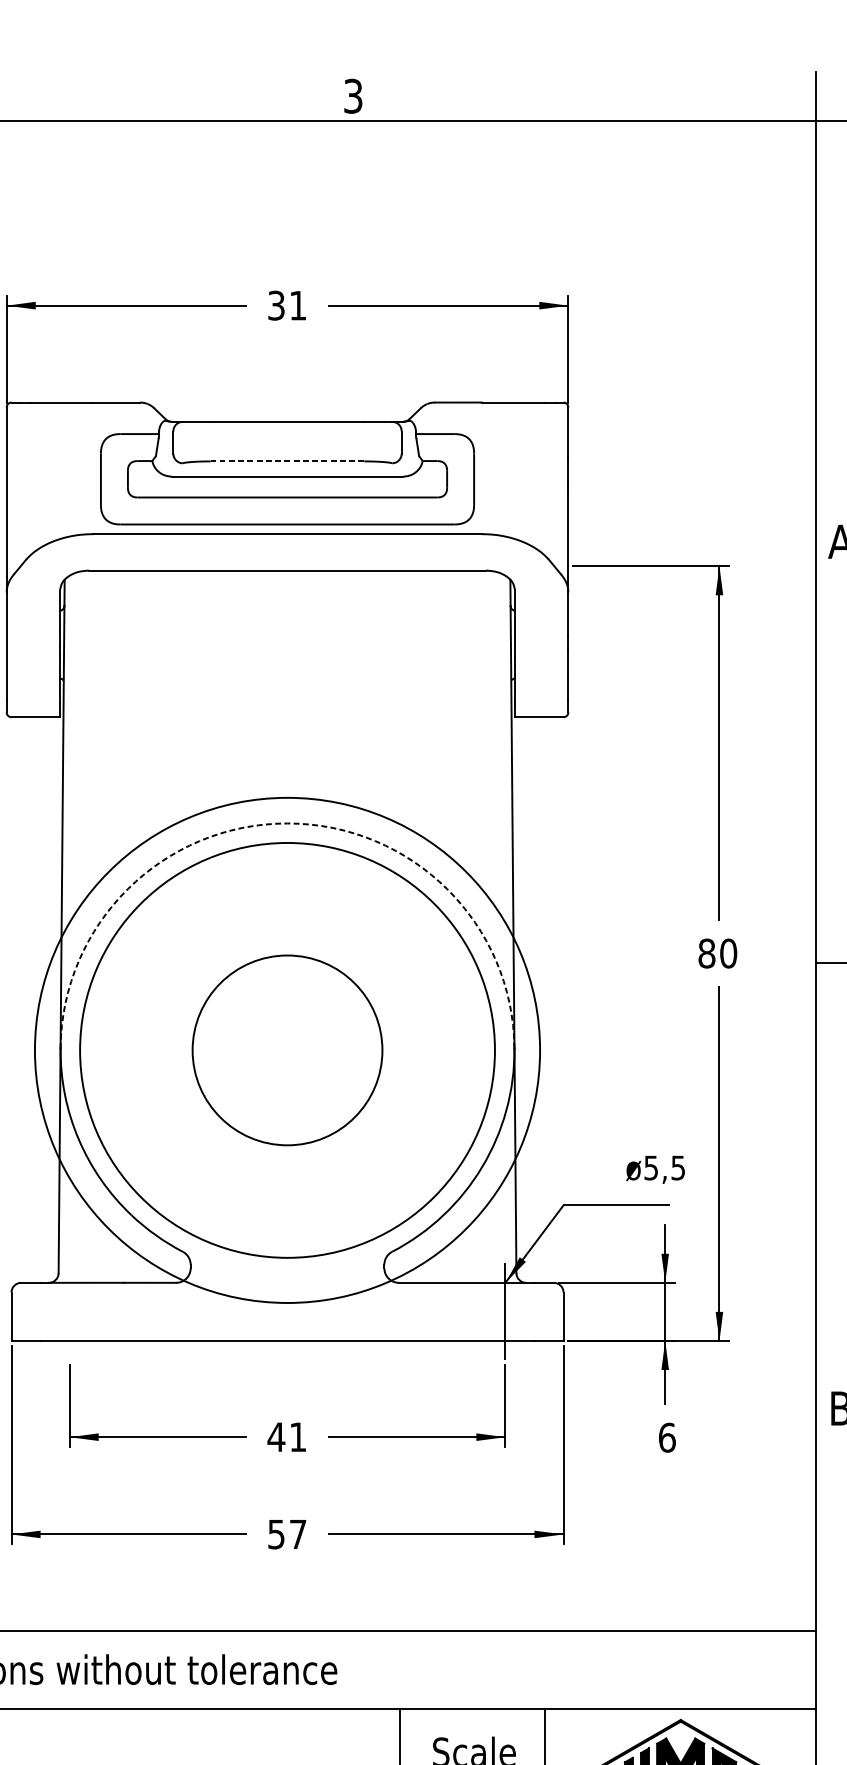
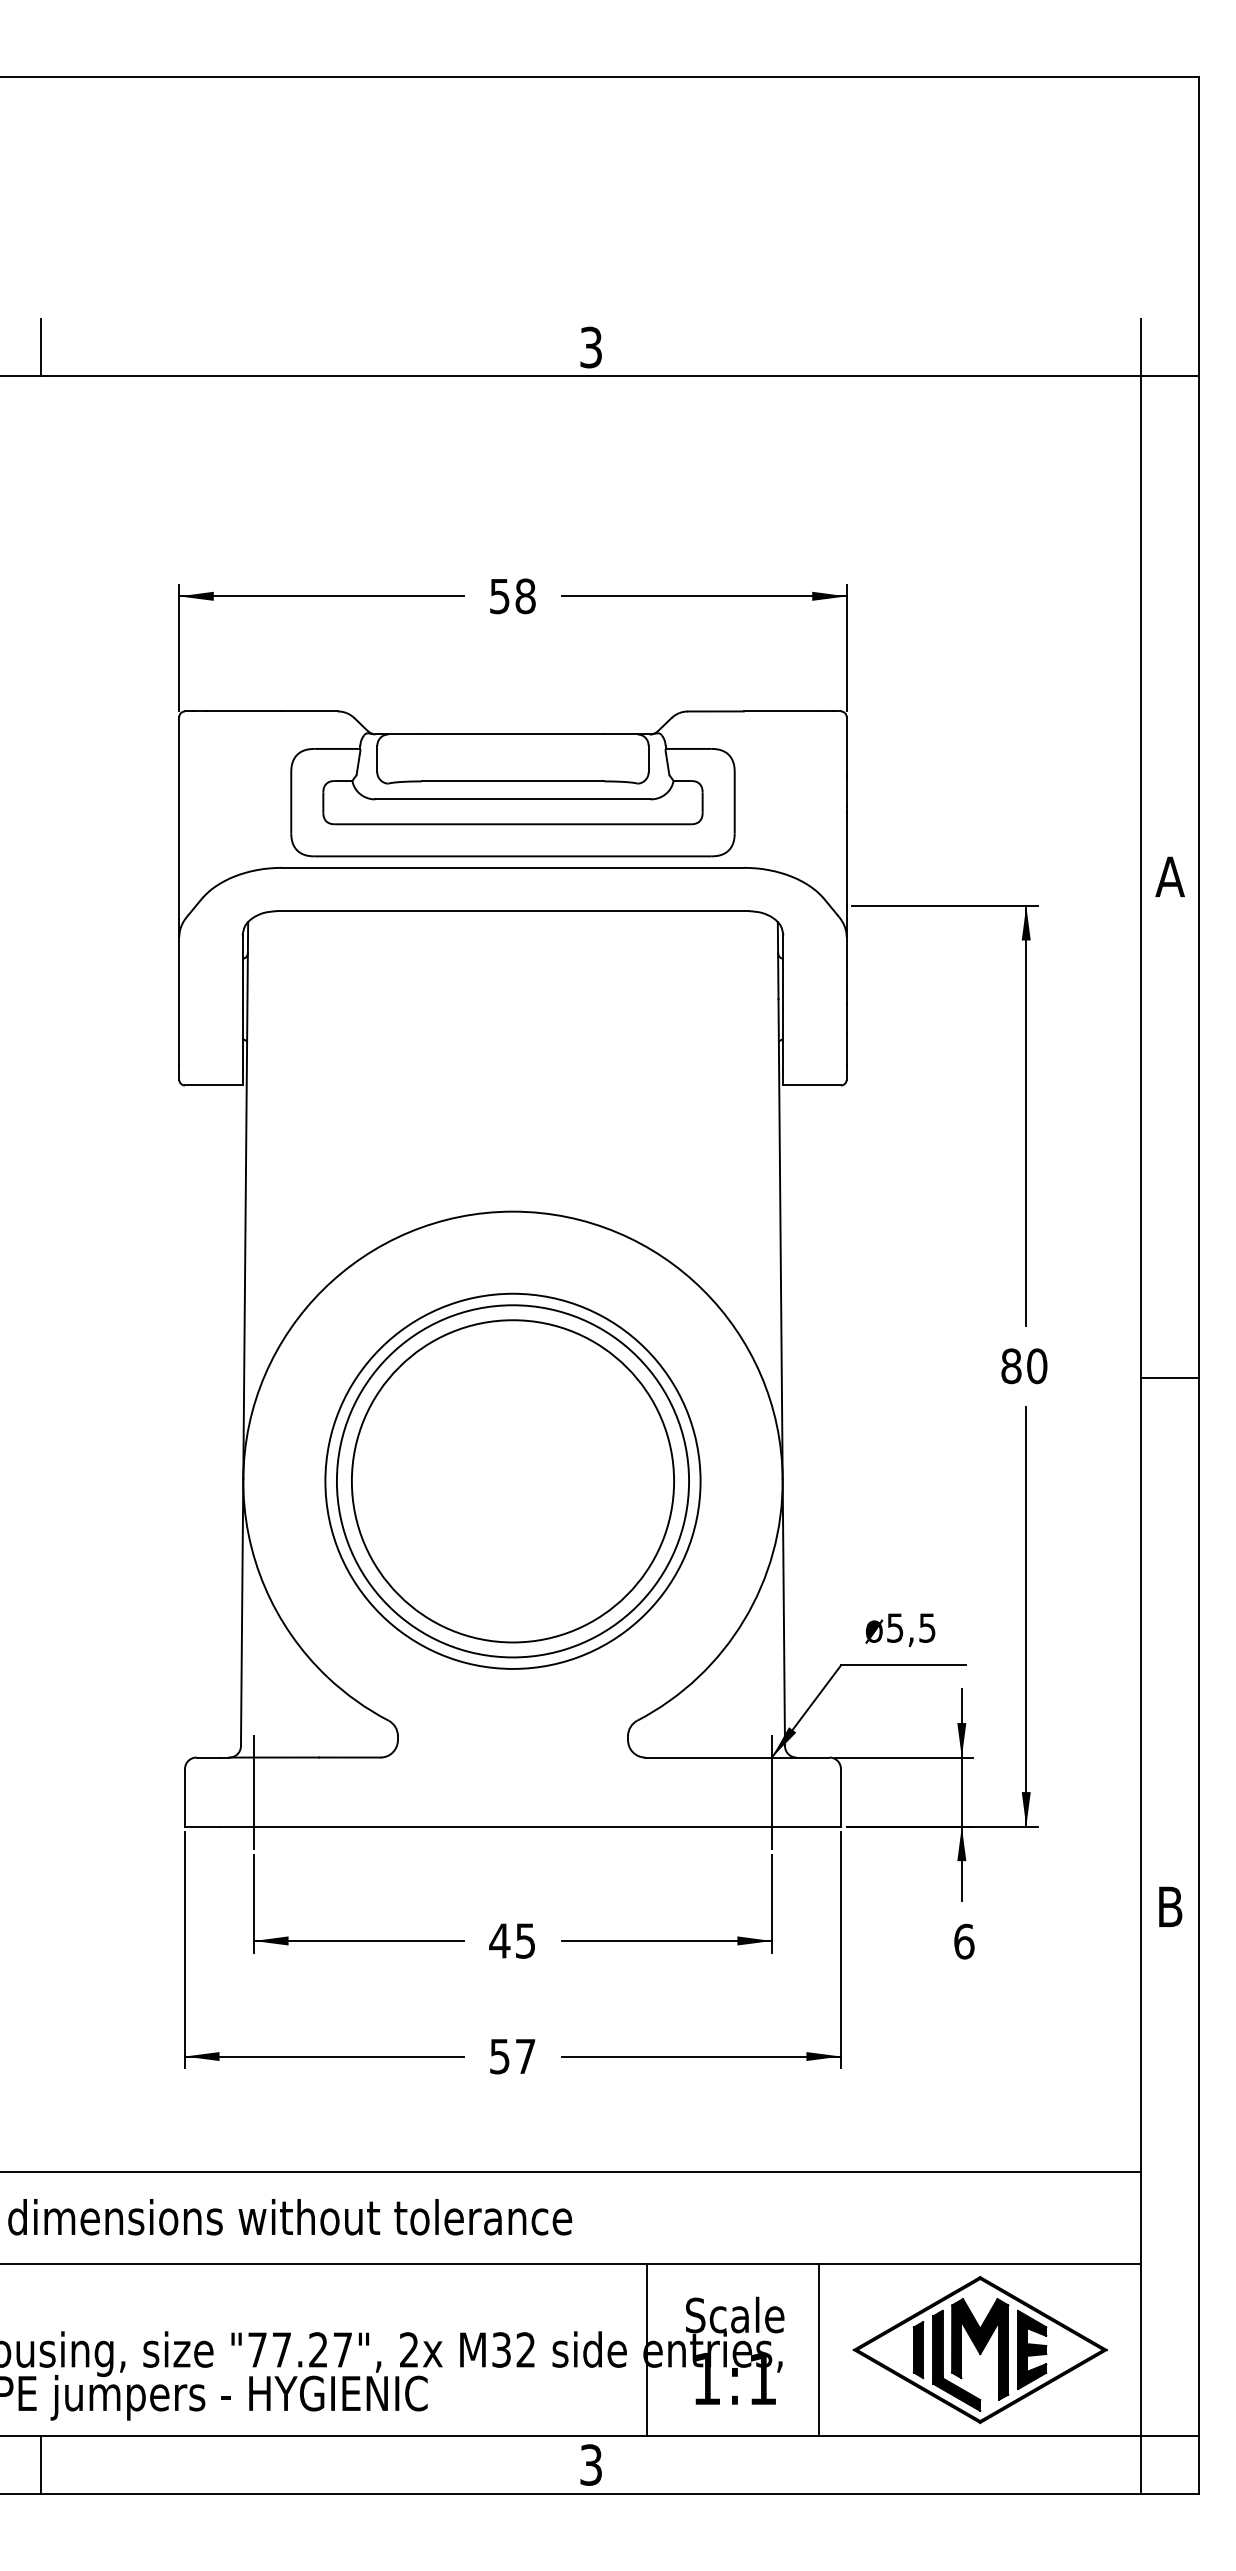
text: (287, 305) -> (512, 596), 31 -> 58
line: (287, 461) -> (512, 781), dashed -> solid
arc: (287, 823) -> (512, 1211), dashed -> solid
circle: (287, 1049) -> (512, 1480), size x0.62
circle: (287, 1050) -> (512, 1481), size x0.71
circle: (287, 1050) -> (512, 1481), size x1.43
text: (655, 1169) -> (900, 1629), moved
line: (70, 1311) -> (254, 1791), added
text: (298, 1436) -> (525, 1940), 41 -> 45

